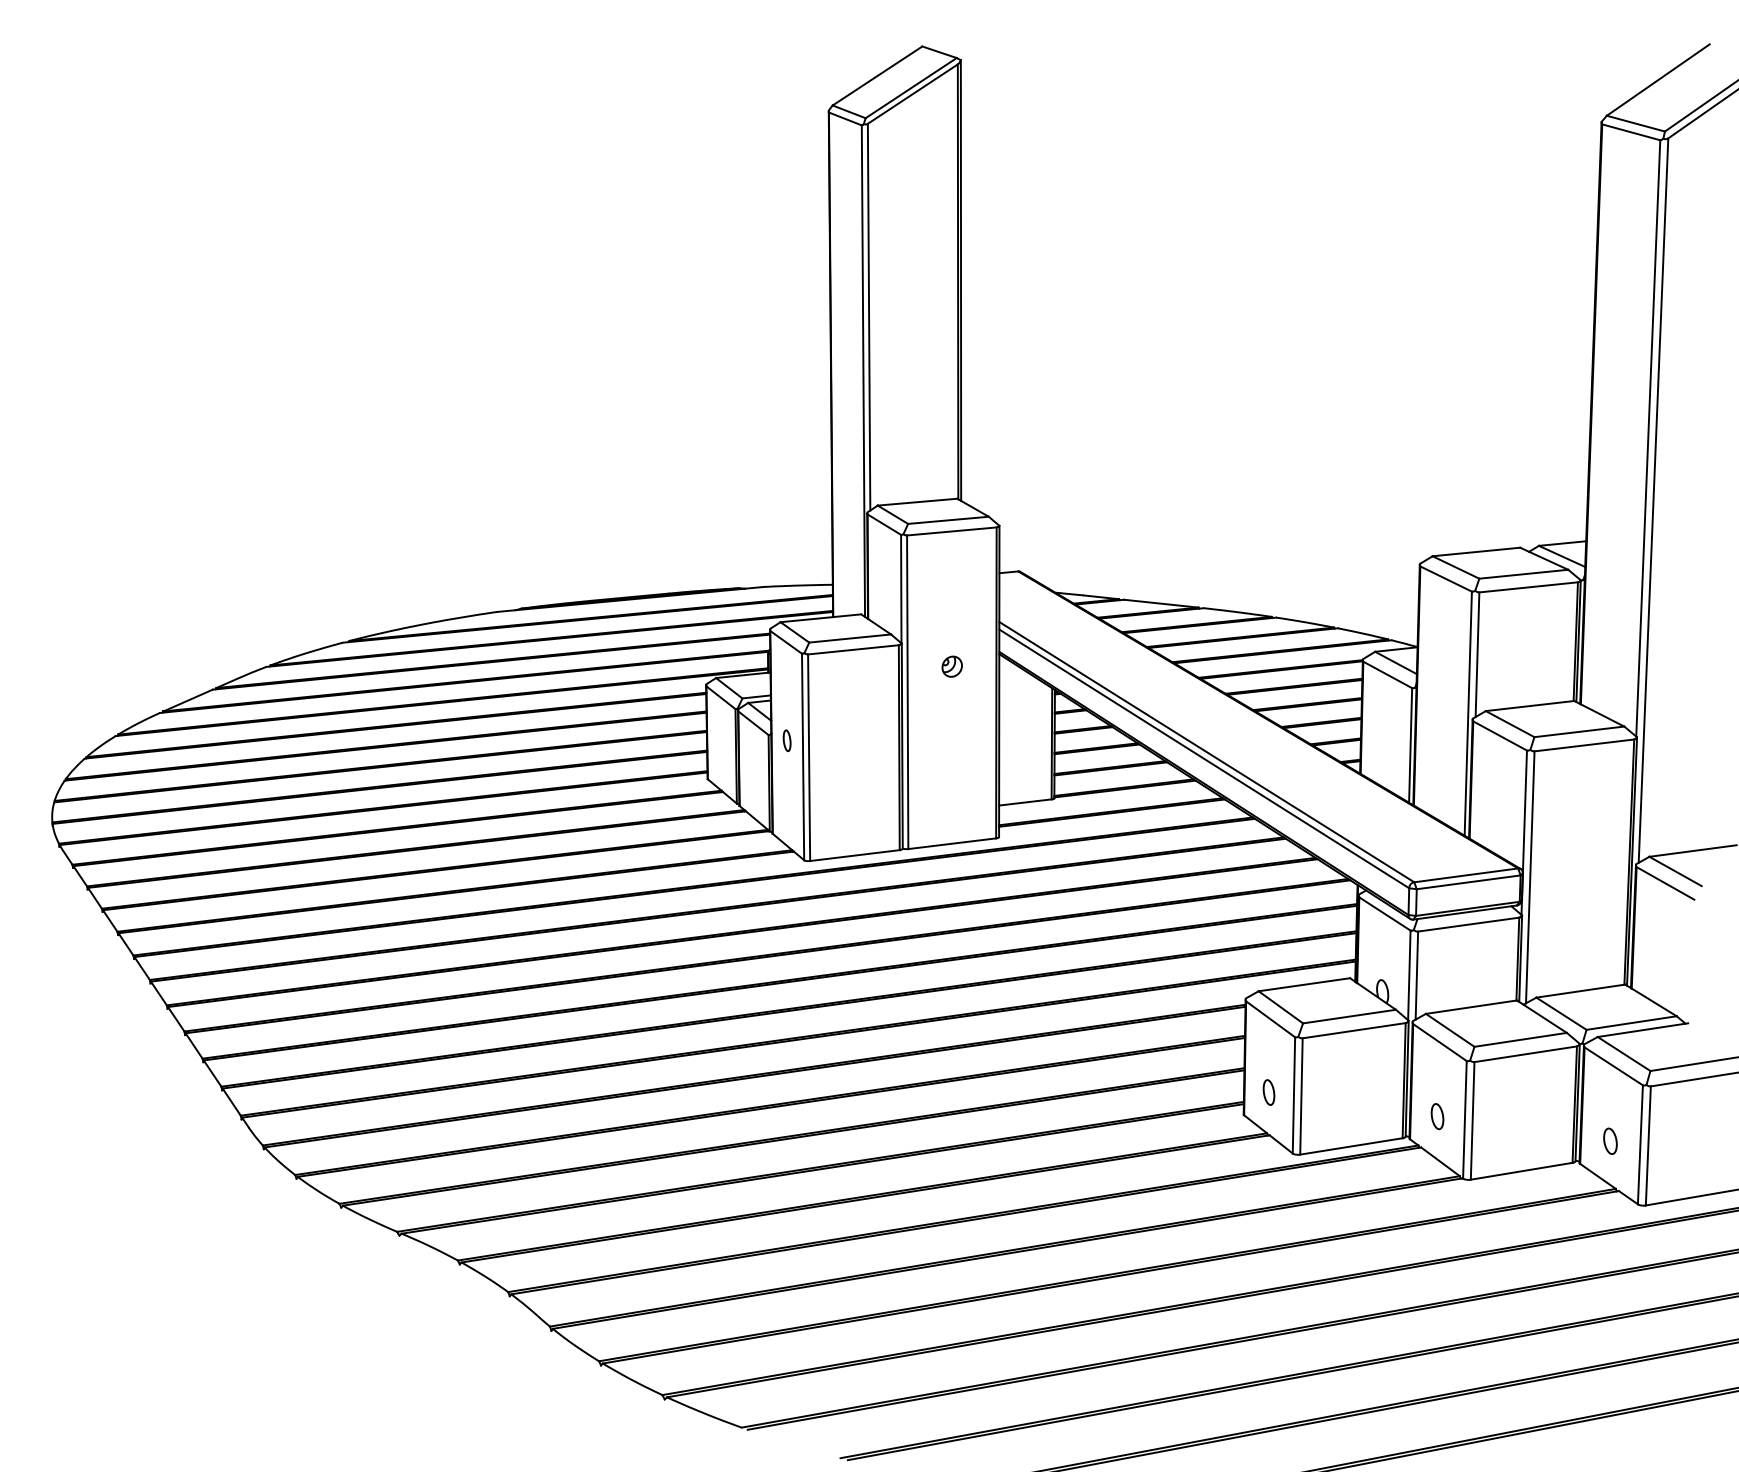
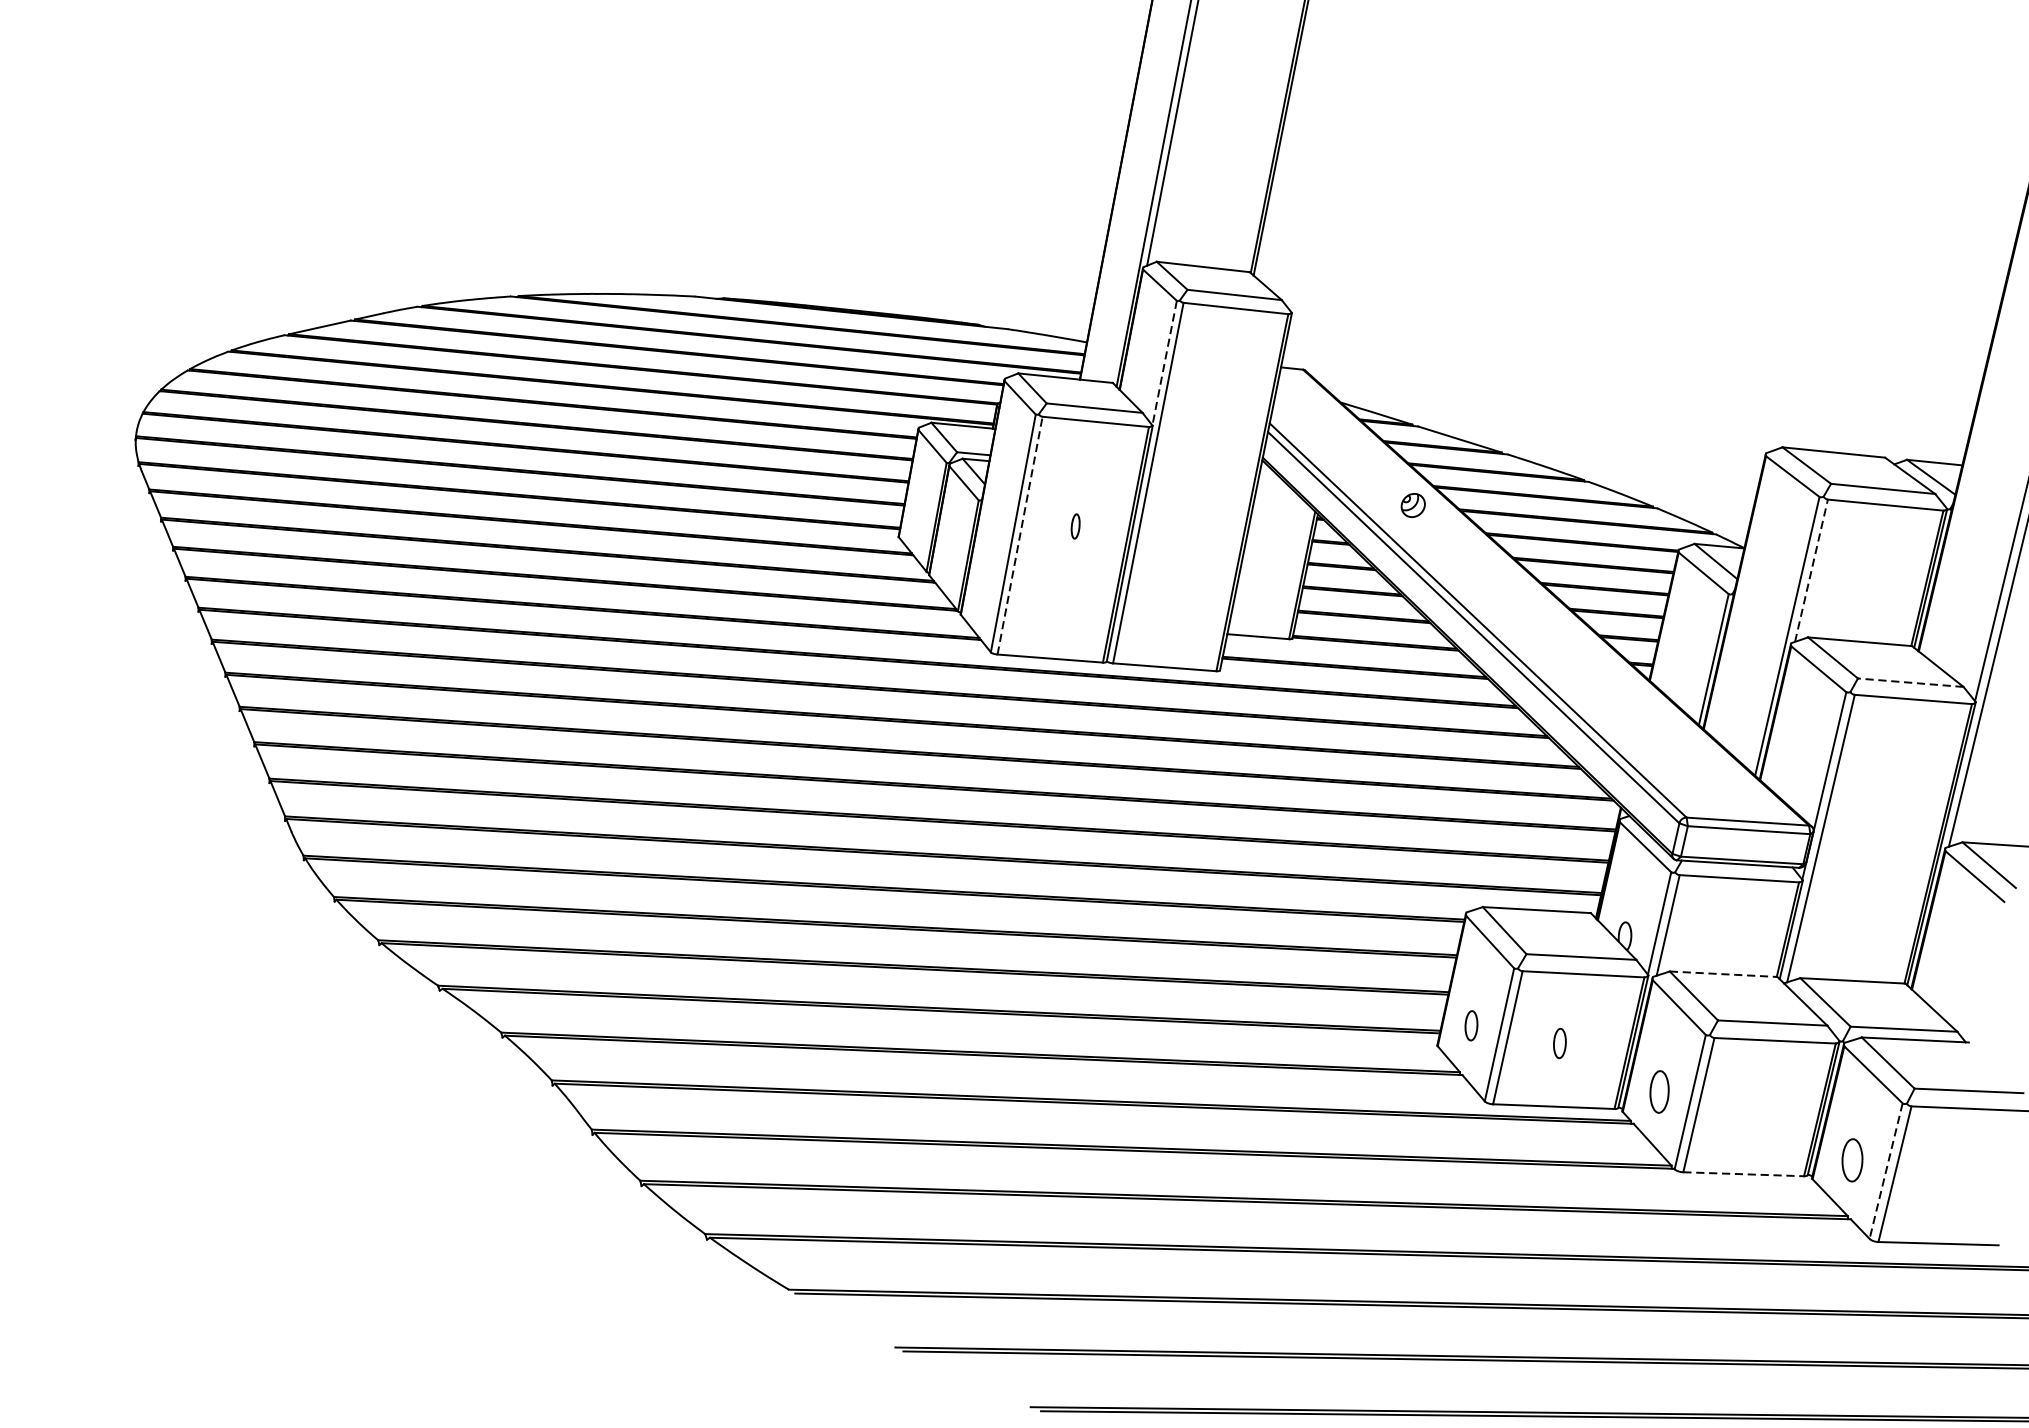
line: (901, 589) -> (1164, 363), solid -> dashed
line: (1477, 654) -> (1811, 570), solid -> dashed
part: (951, 666) -> (1412, 505), moved
line: (1578, 731) -> (1909, 682), solid -> dashed
part: (786, 740) -> (1075, 526), moved
line: (809, 757) -> (1020, 535), solid -> dashed
line: (1471, 1007) -> (1723, 974), solid -> dashed
part: (1345, 1092) -> (1559, 1043), added
part: (1437, 1116) -> (1659, 1092), size x1.4
part: (1610, 1140) -> (1852, 1159), size x1.4
line: (1640, 1144) -> (1886, 1170), solid -> dashed
line: (1521, 1171) -> (1743, 1174), solid -> dashed

